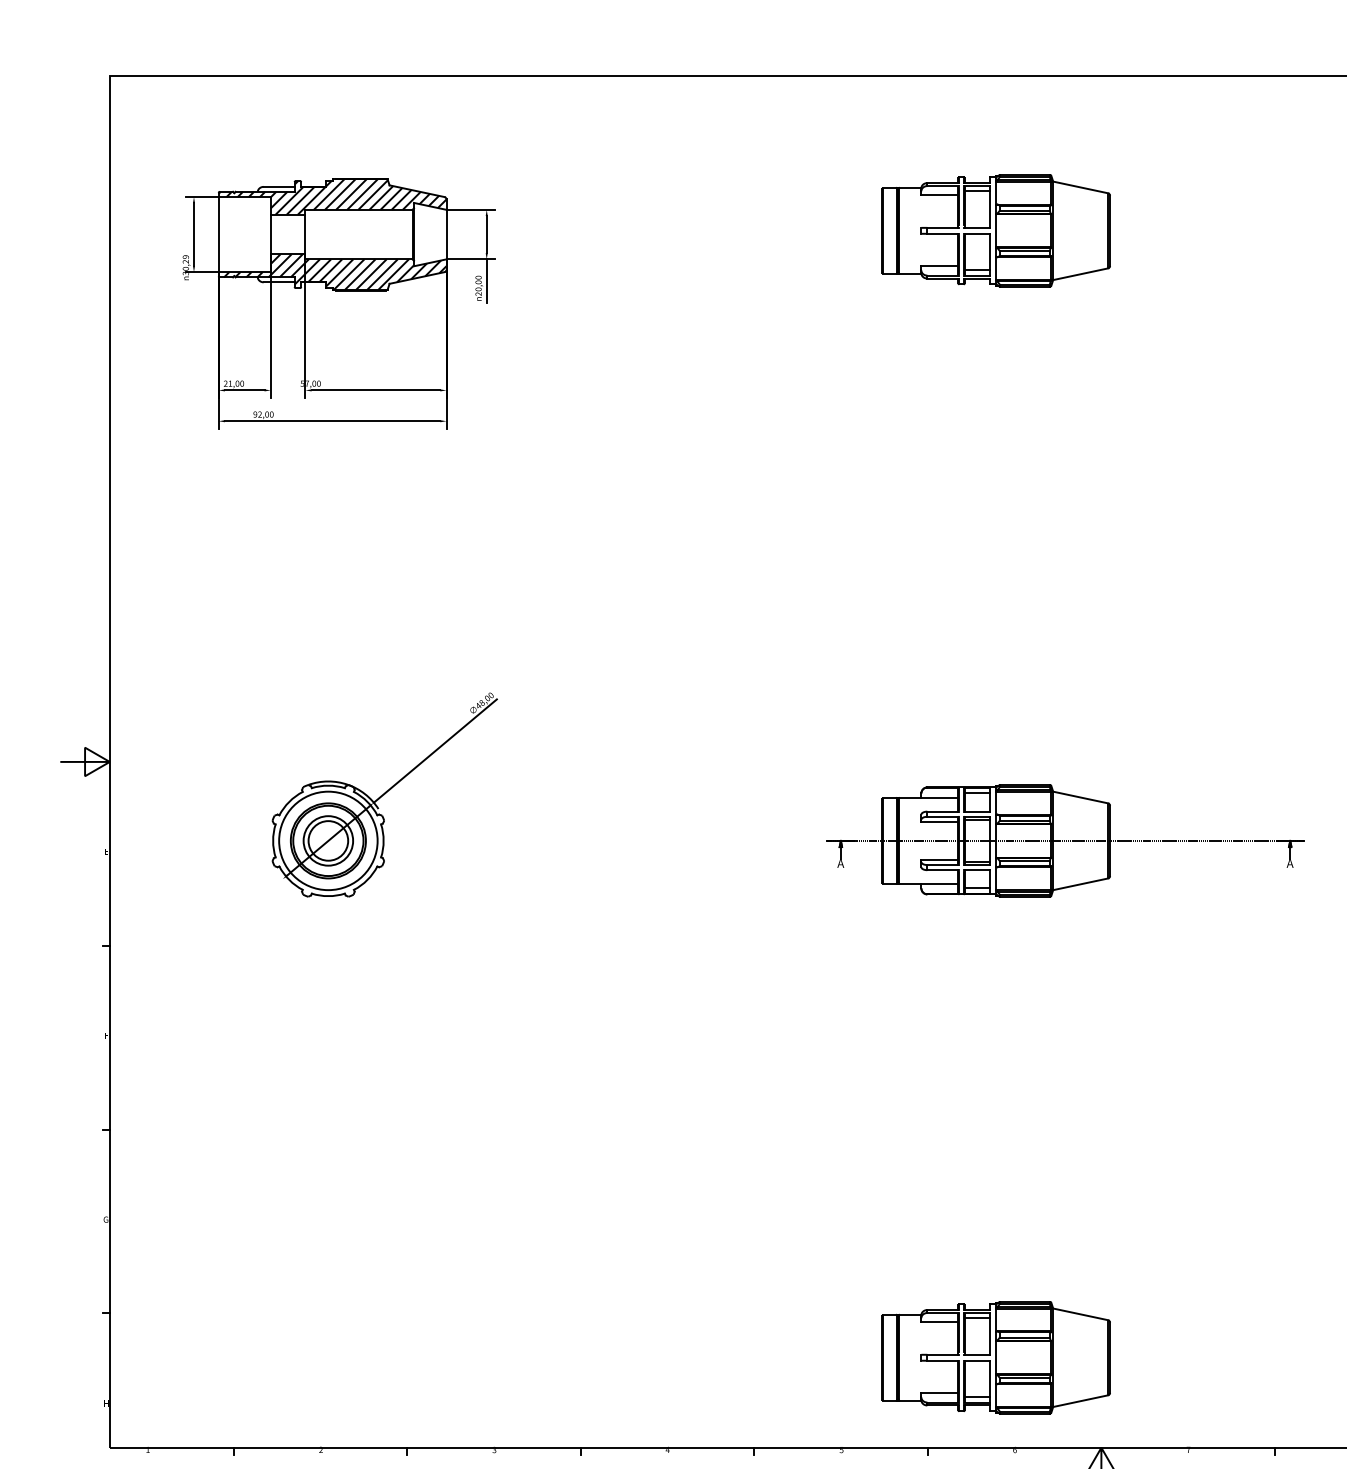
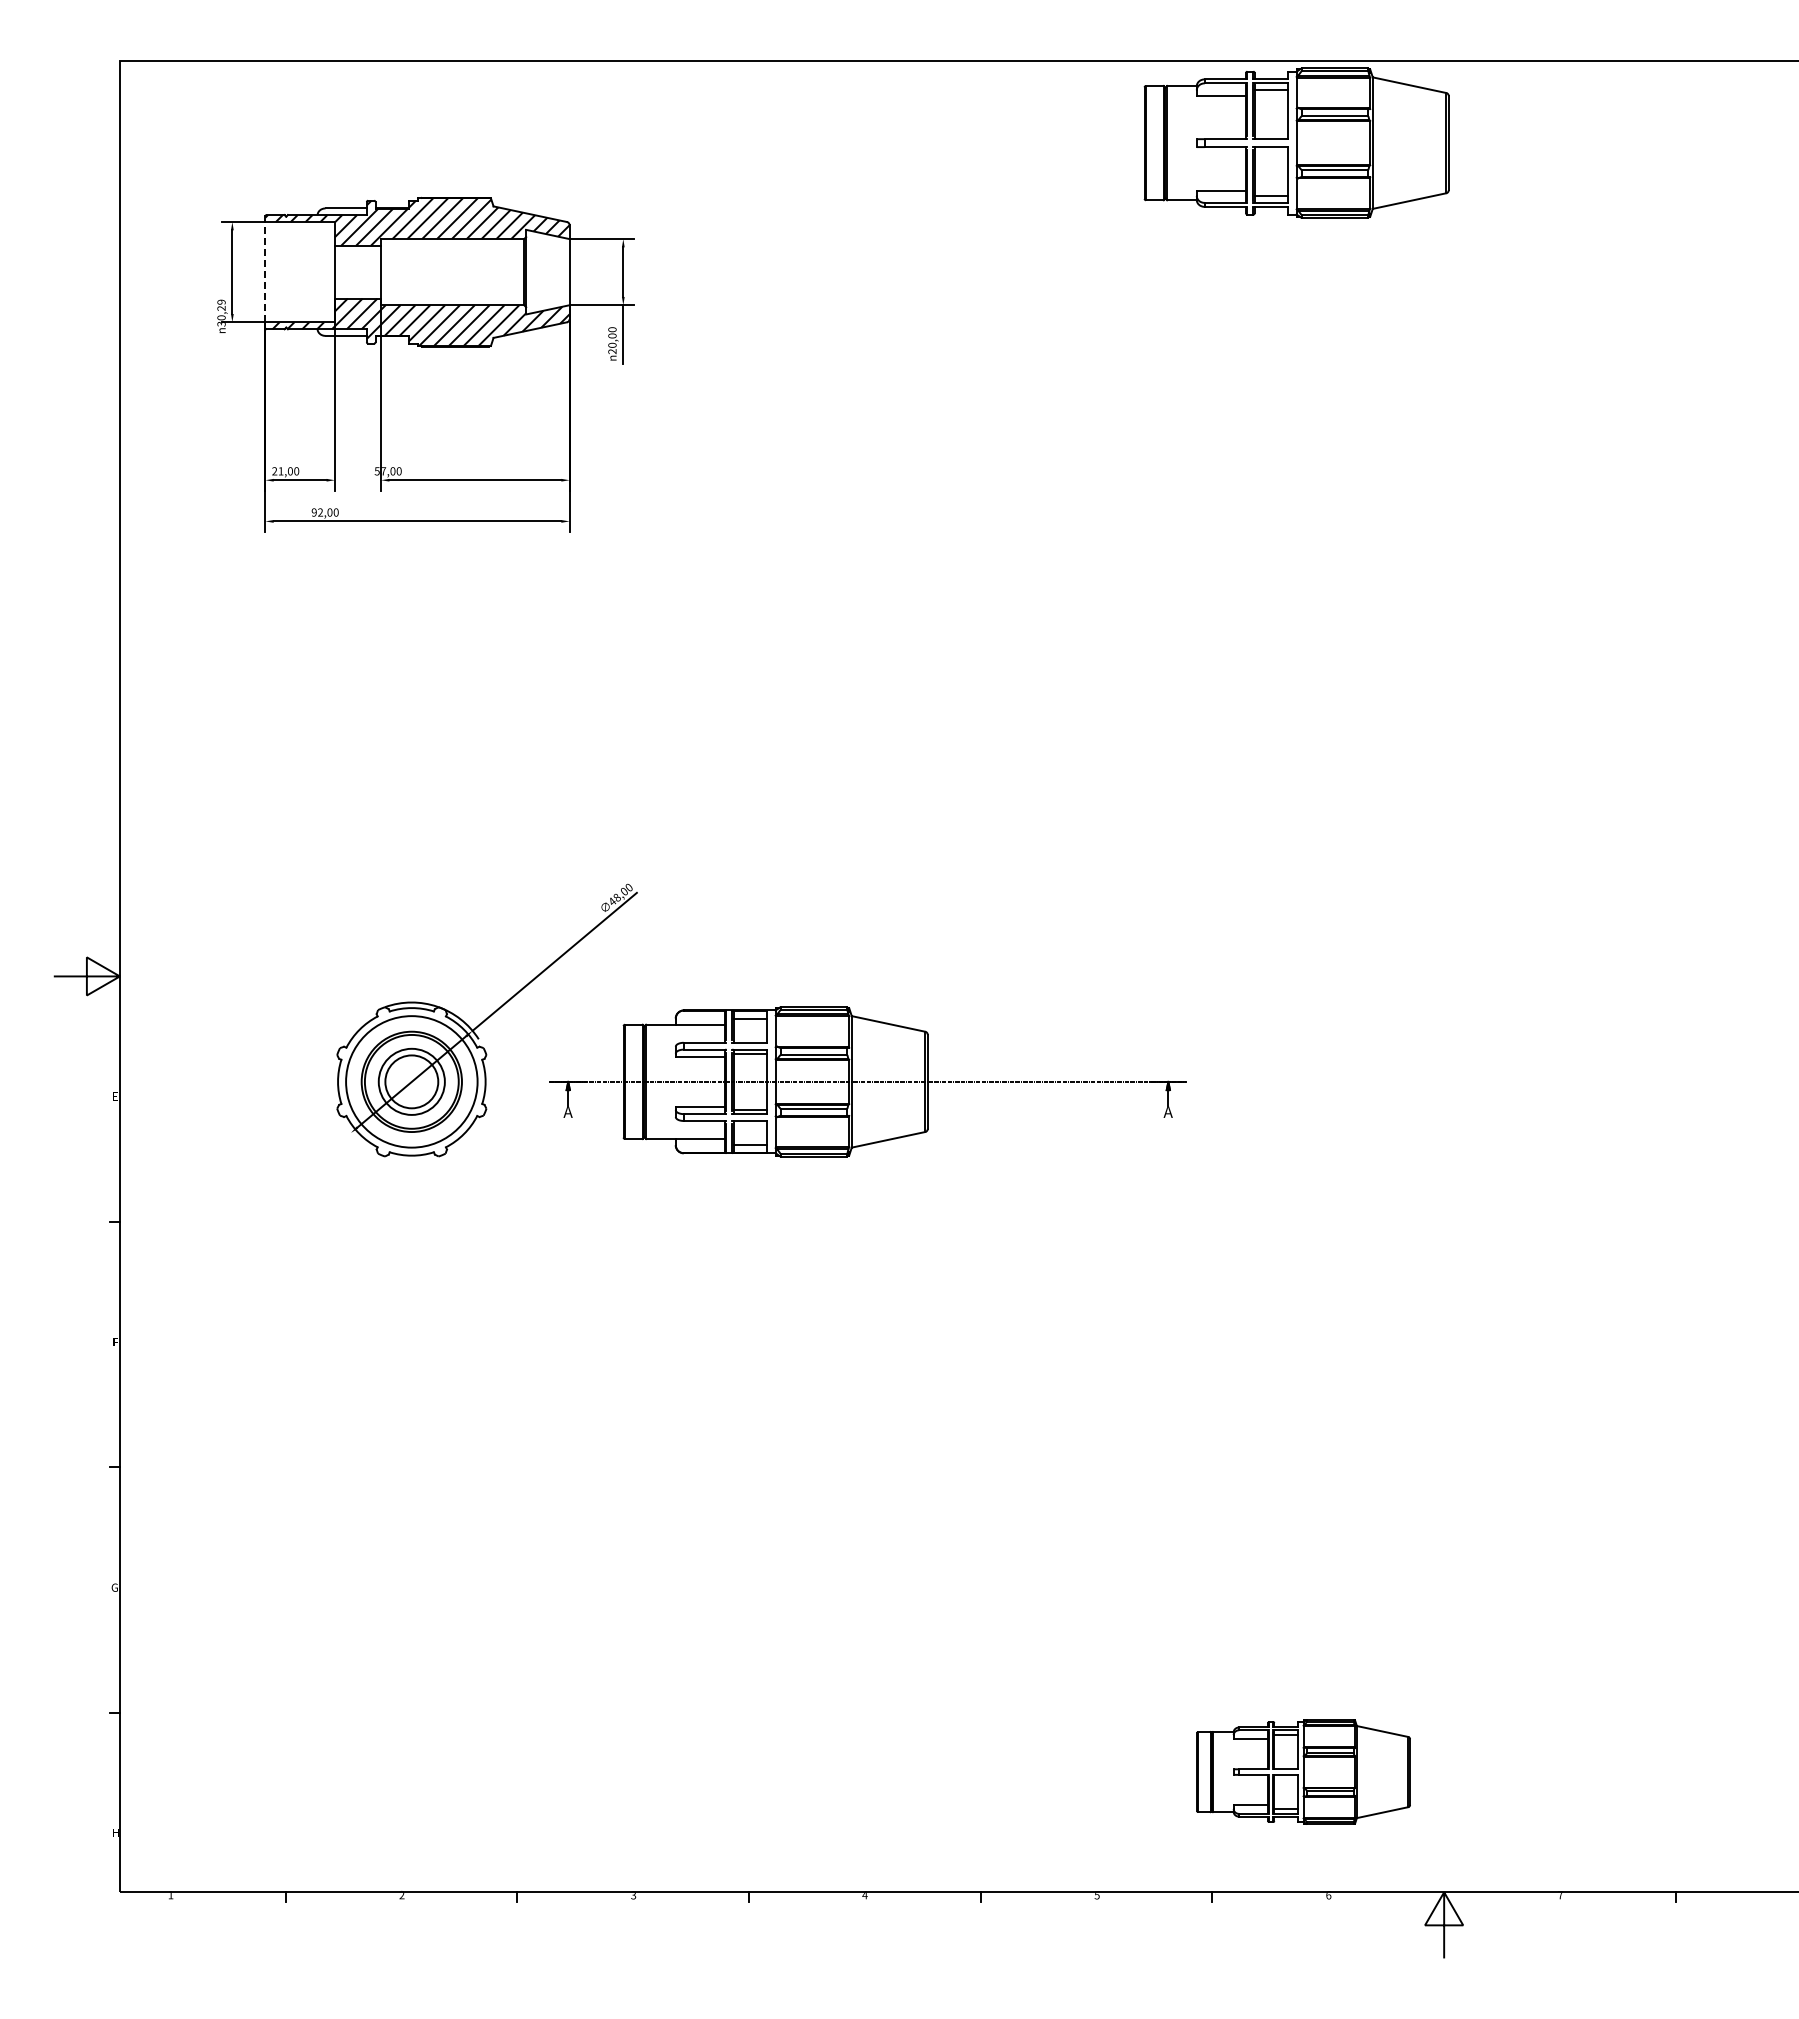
part: (996, 230) -> (1296, 142), moved
line: (218, 234) -> (265, 271), solid -> dashed
part: (1064, 840) -> (867, 1081), moved
part: (996, 1357) -> (1303, 1771), size x0.7

